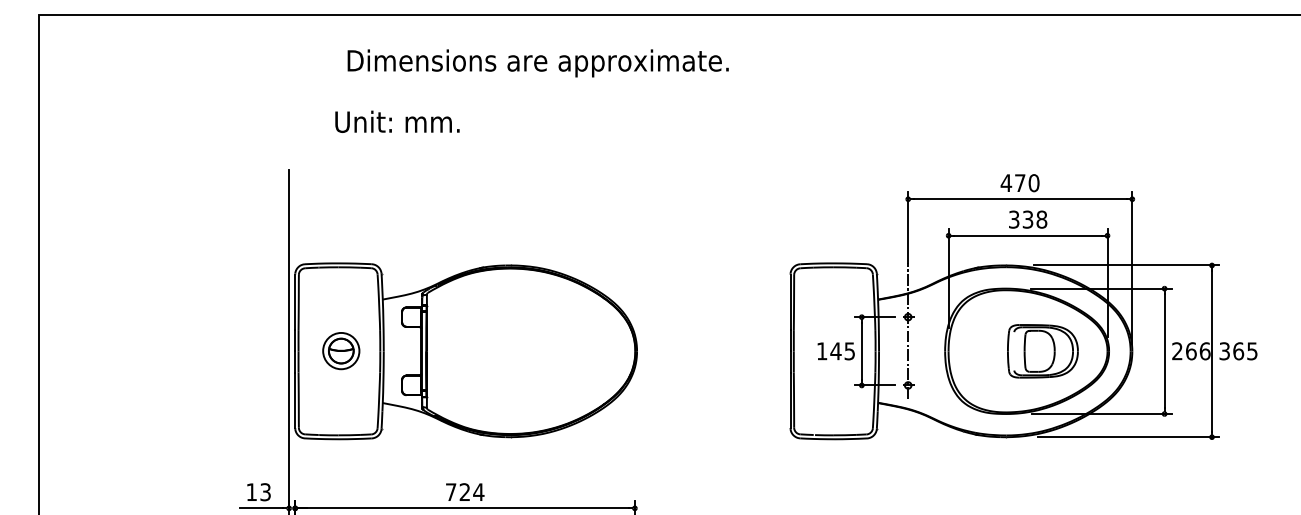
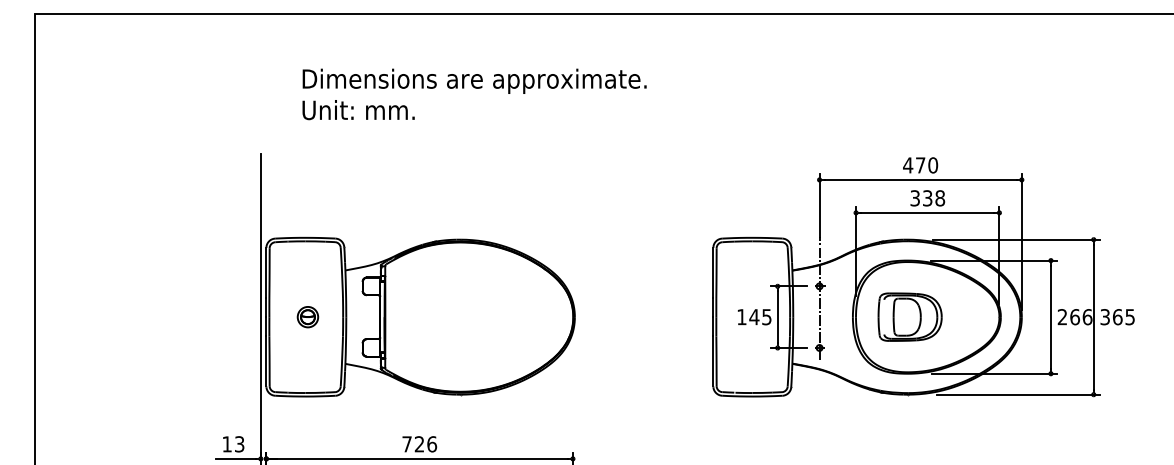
text: (538, 62) -> (474, 80), moved
part: (1042, 350) -> (909, 316), moved
part: (340, 351) -> (307, 317), size x0.62
text: (478, 492) -> (431, 444), 724 -> 726

